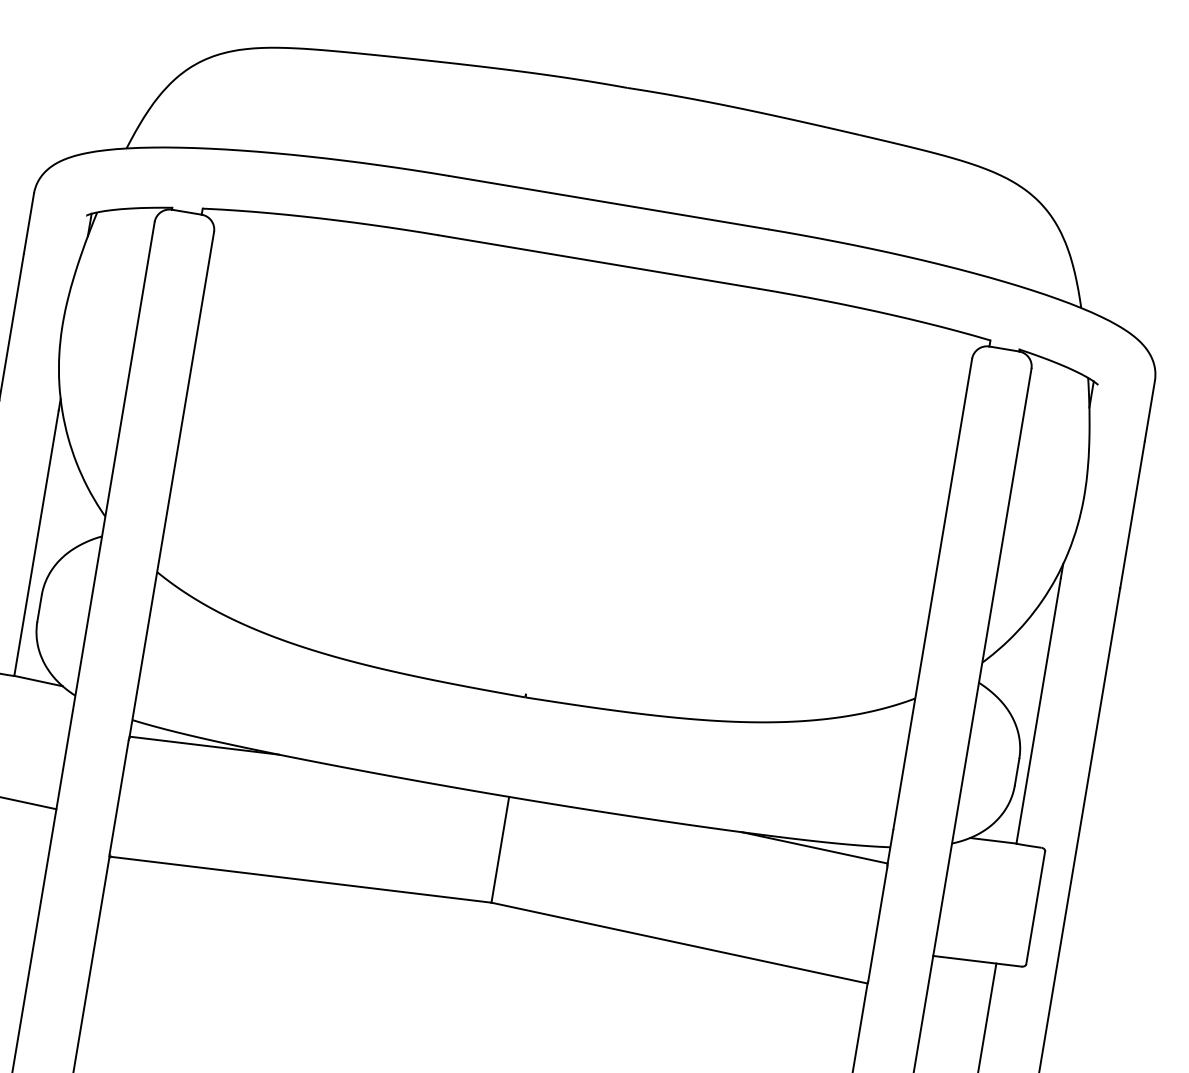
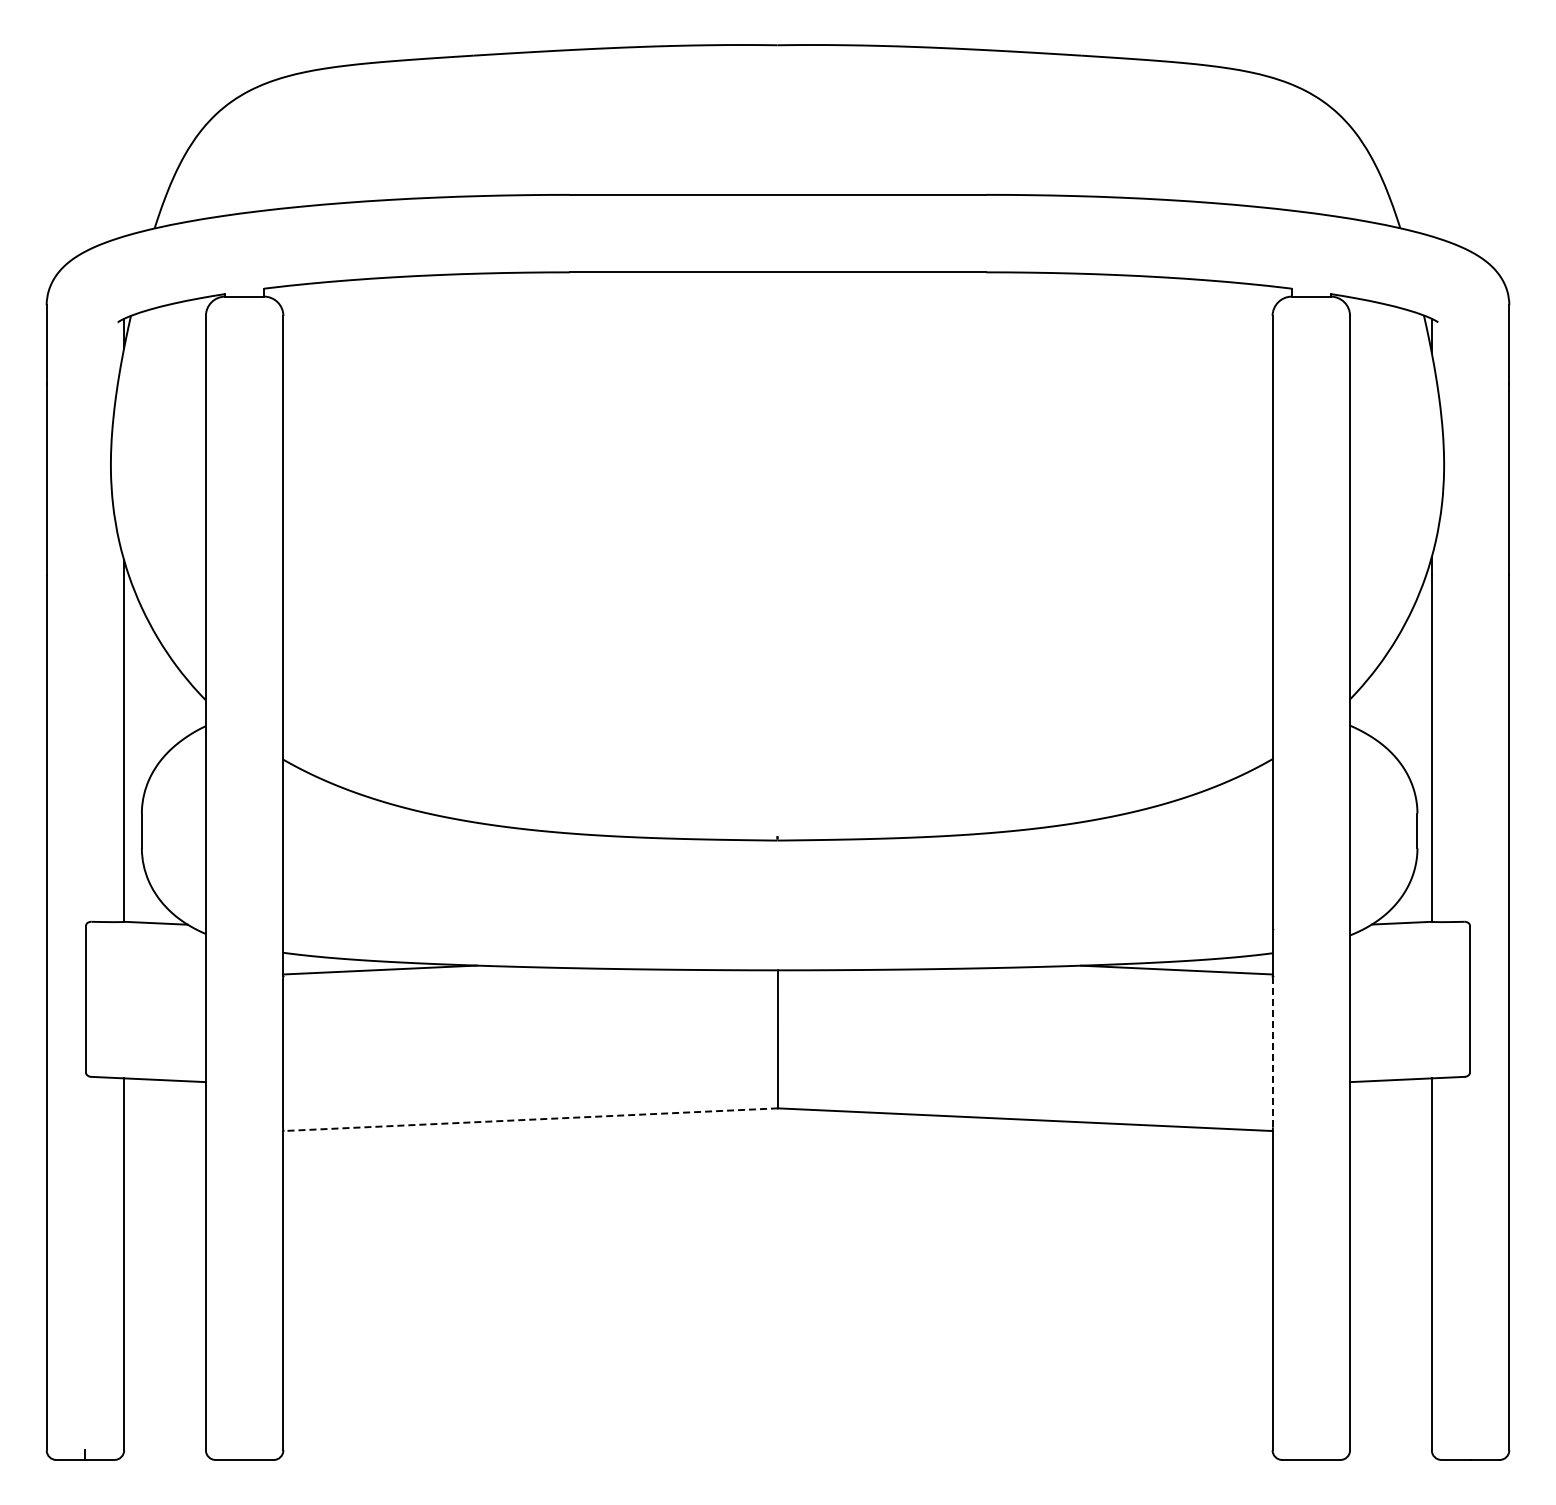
line: (300, 879) -> (530, 1119), solid -> dashed
line: (877, 924) -> (1272, 1053), solid -> dashed

